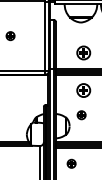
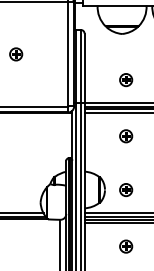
part: (83, 53) -> (125, 80), size x0.62
part: (83, 90) -> (125, 136), size x0.62
part: (81, 115) -> (125, 190), moved
part: (71, 163) -> (125, 246), moved

